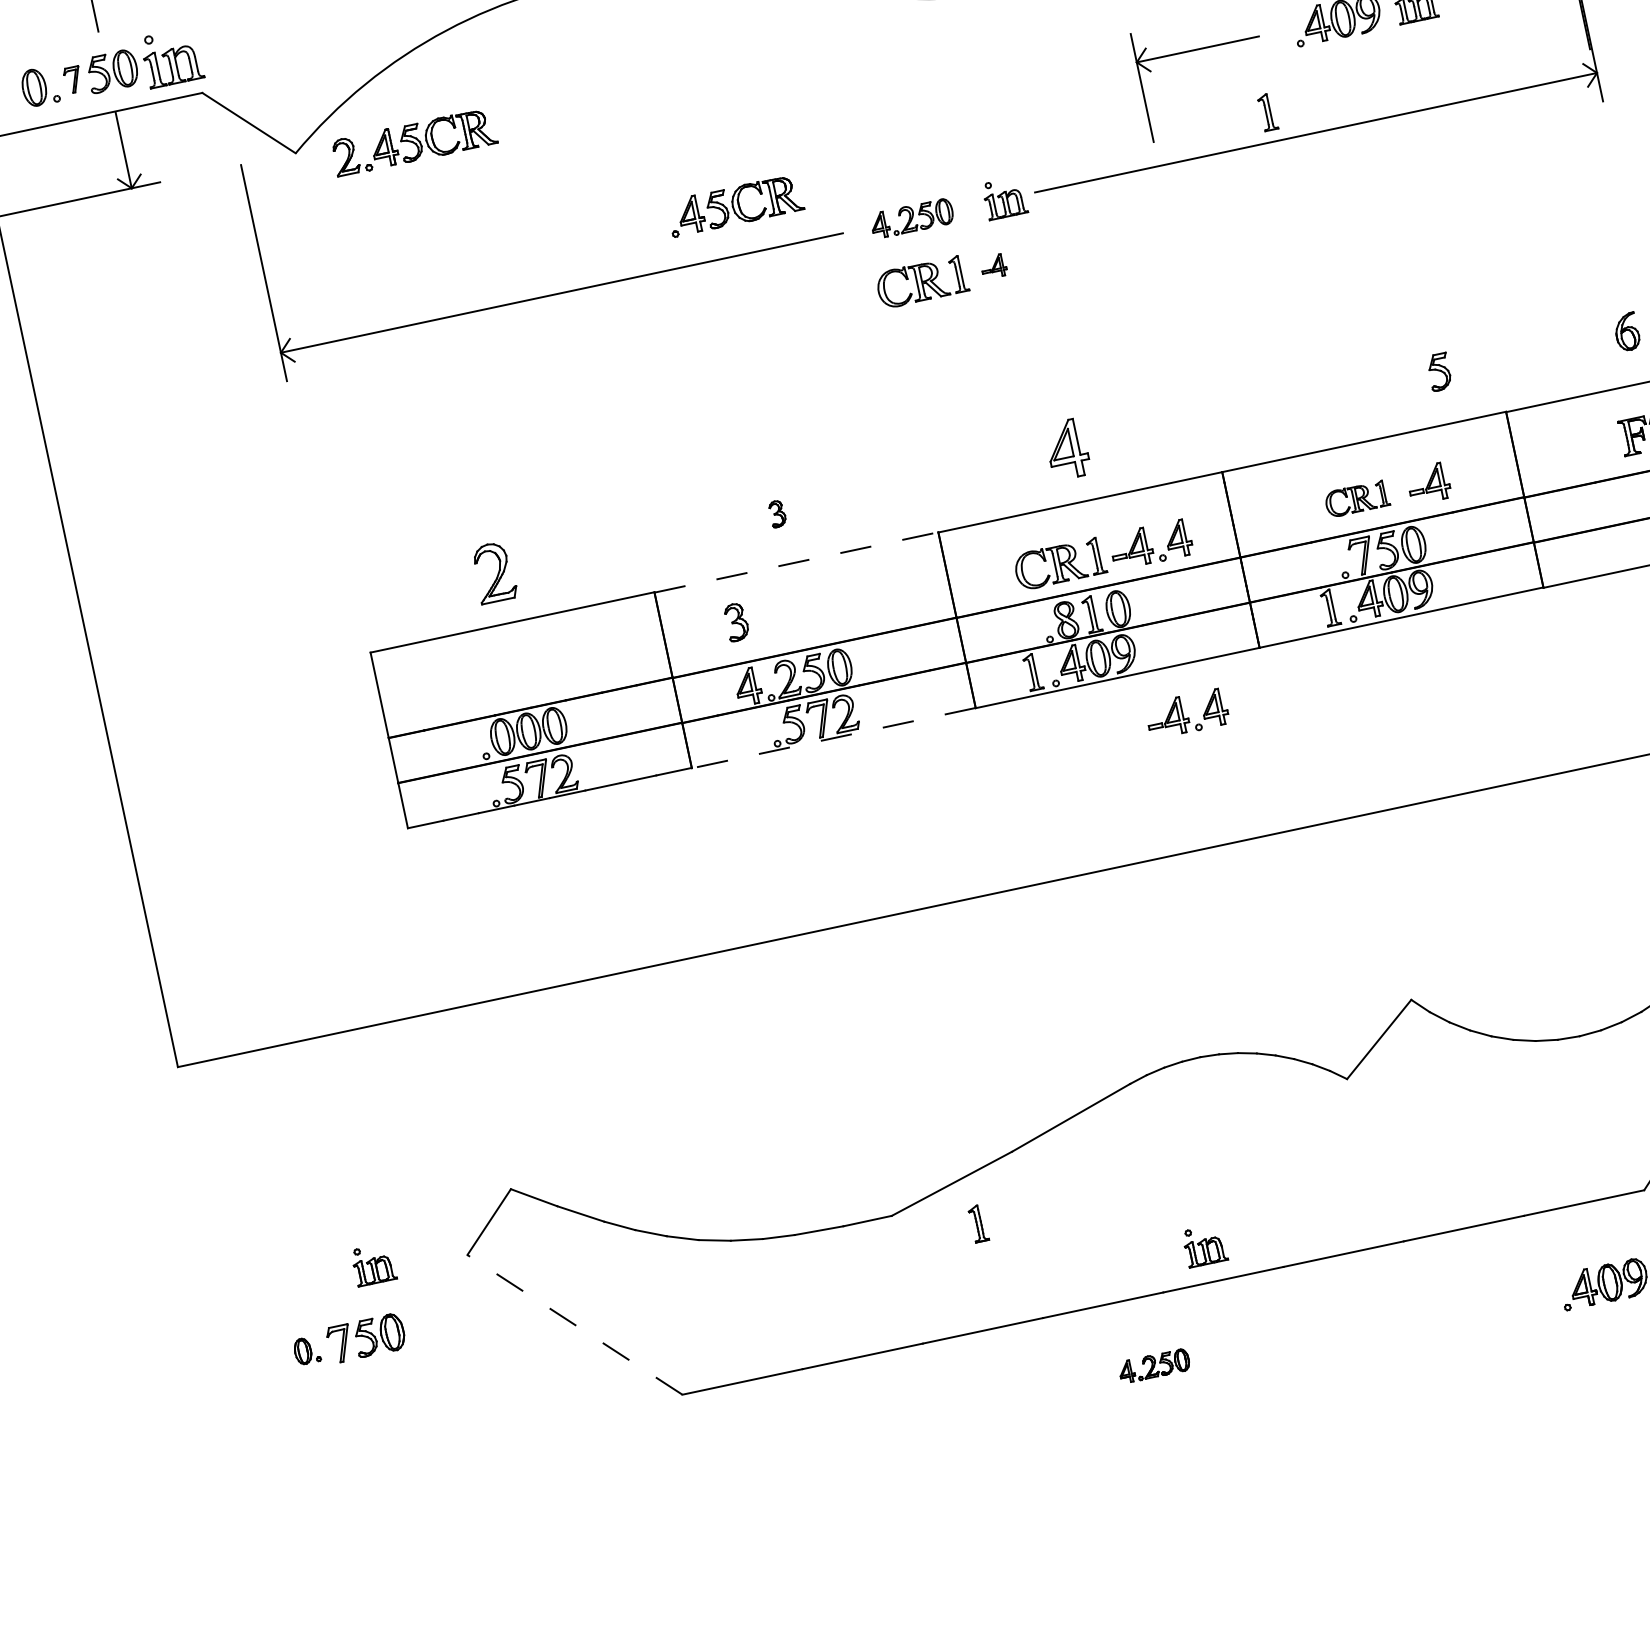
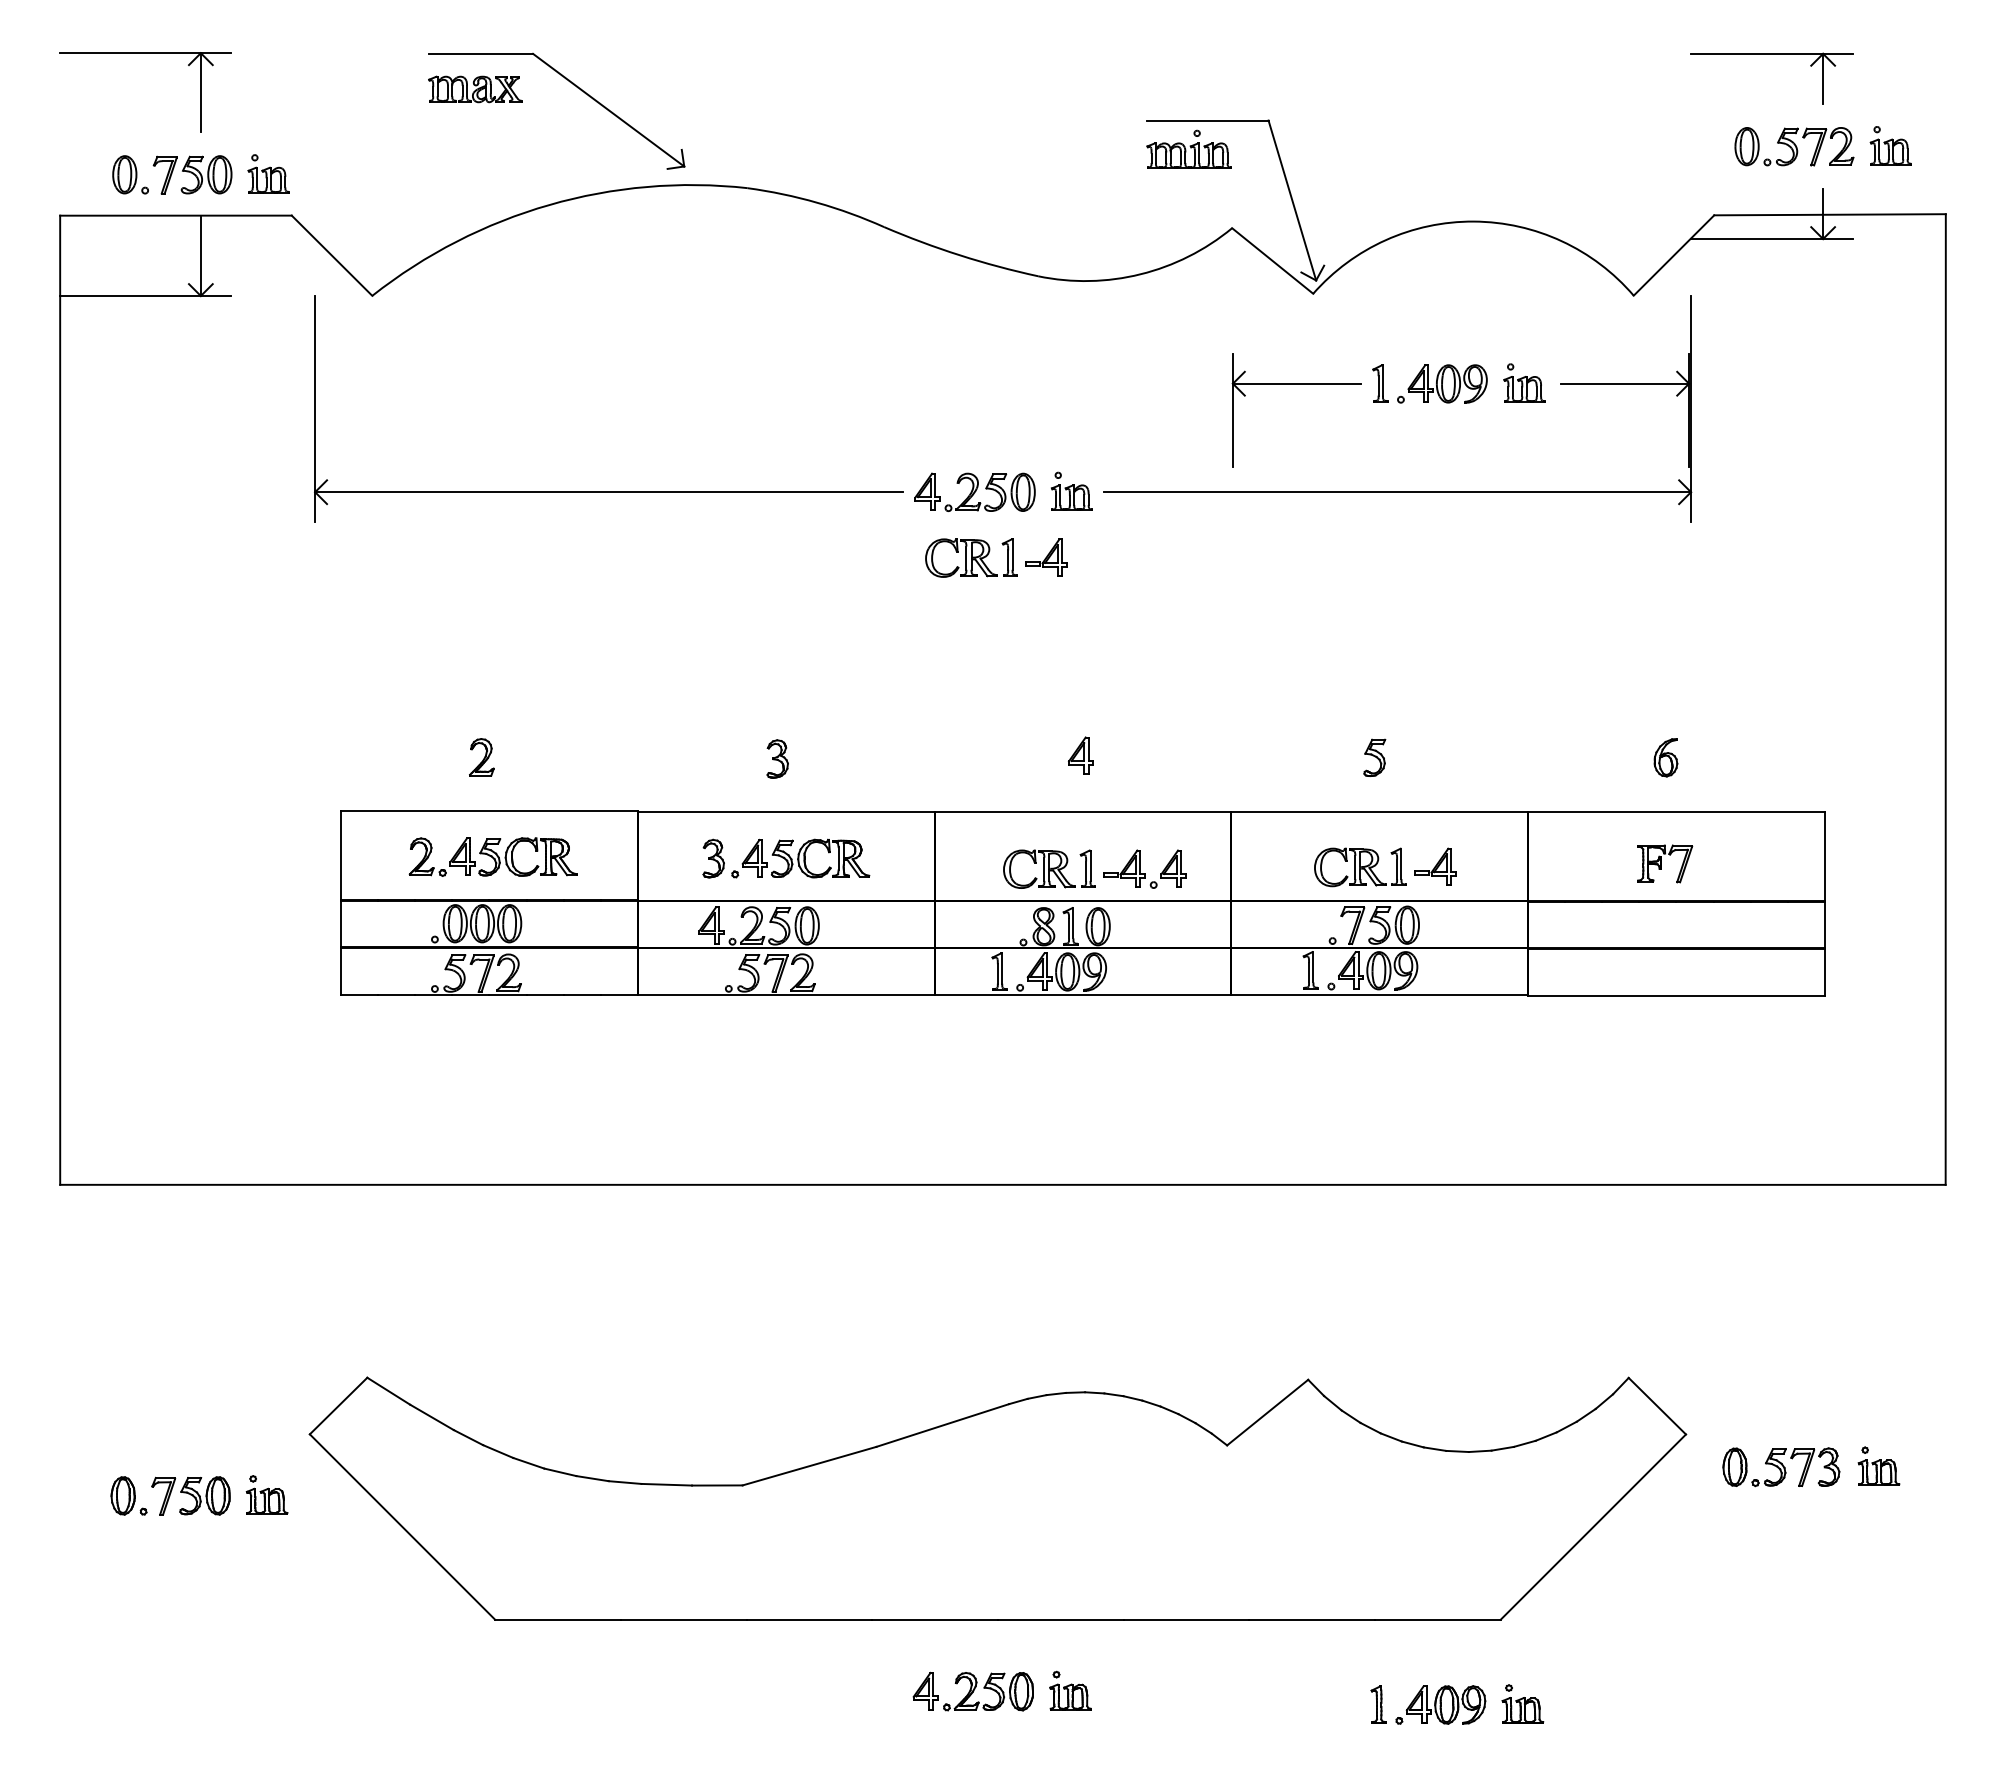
part: (171, 57) -> (268, 173), size x0.71
part: (72, 79) -> (164, 174), size x1.43
part: (1267, 112) -> (1380, 383), moved
part: (413, 141) -> (492, 856), moved
part: (734, 205) -> (800, 858), moved
part: (911, 218) -> (974, 491), size x1.43
part: (993, 266) -> (1046, 557), size x1.67
part: (1439, 371) -> (1374, 757), moved
part: (1066, 449) -> (1080, 755), size x0.62
part: (1357, 499) -> (1360, 867), size x1.43
part: (777, 513) -> (777, 758), size x1.43
line: (796, 562) -> (786, 811), dashed -> solid
part: (494, 572) -> (481, 757), size x0.62
part: (1186, 713) -> (1144, 1045), removed
line: (833, 738) -> (785, 995), dashed -> solid
part: (978, 1223) -> (1378, 1704), moved
part: (1204, 1245) -> (1070, 1690), moved
part: (373, 1264) -> (266, 1494), moved
line: (574, 1324) -> (402, 1526), dashed -> solid
part: (306, 1350) -> (128, 1495), size x1.43
part: (1153, 1366) -> (972, 1691), size x1.67

